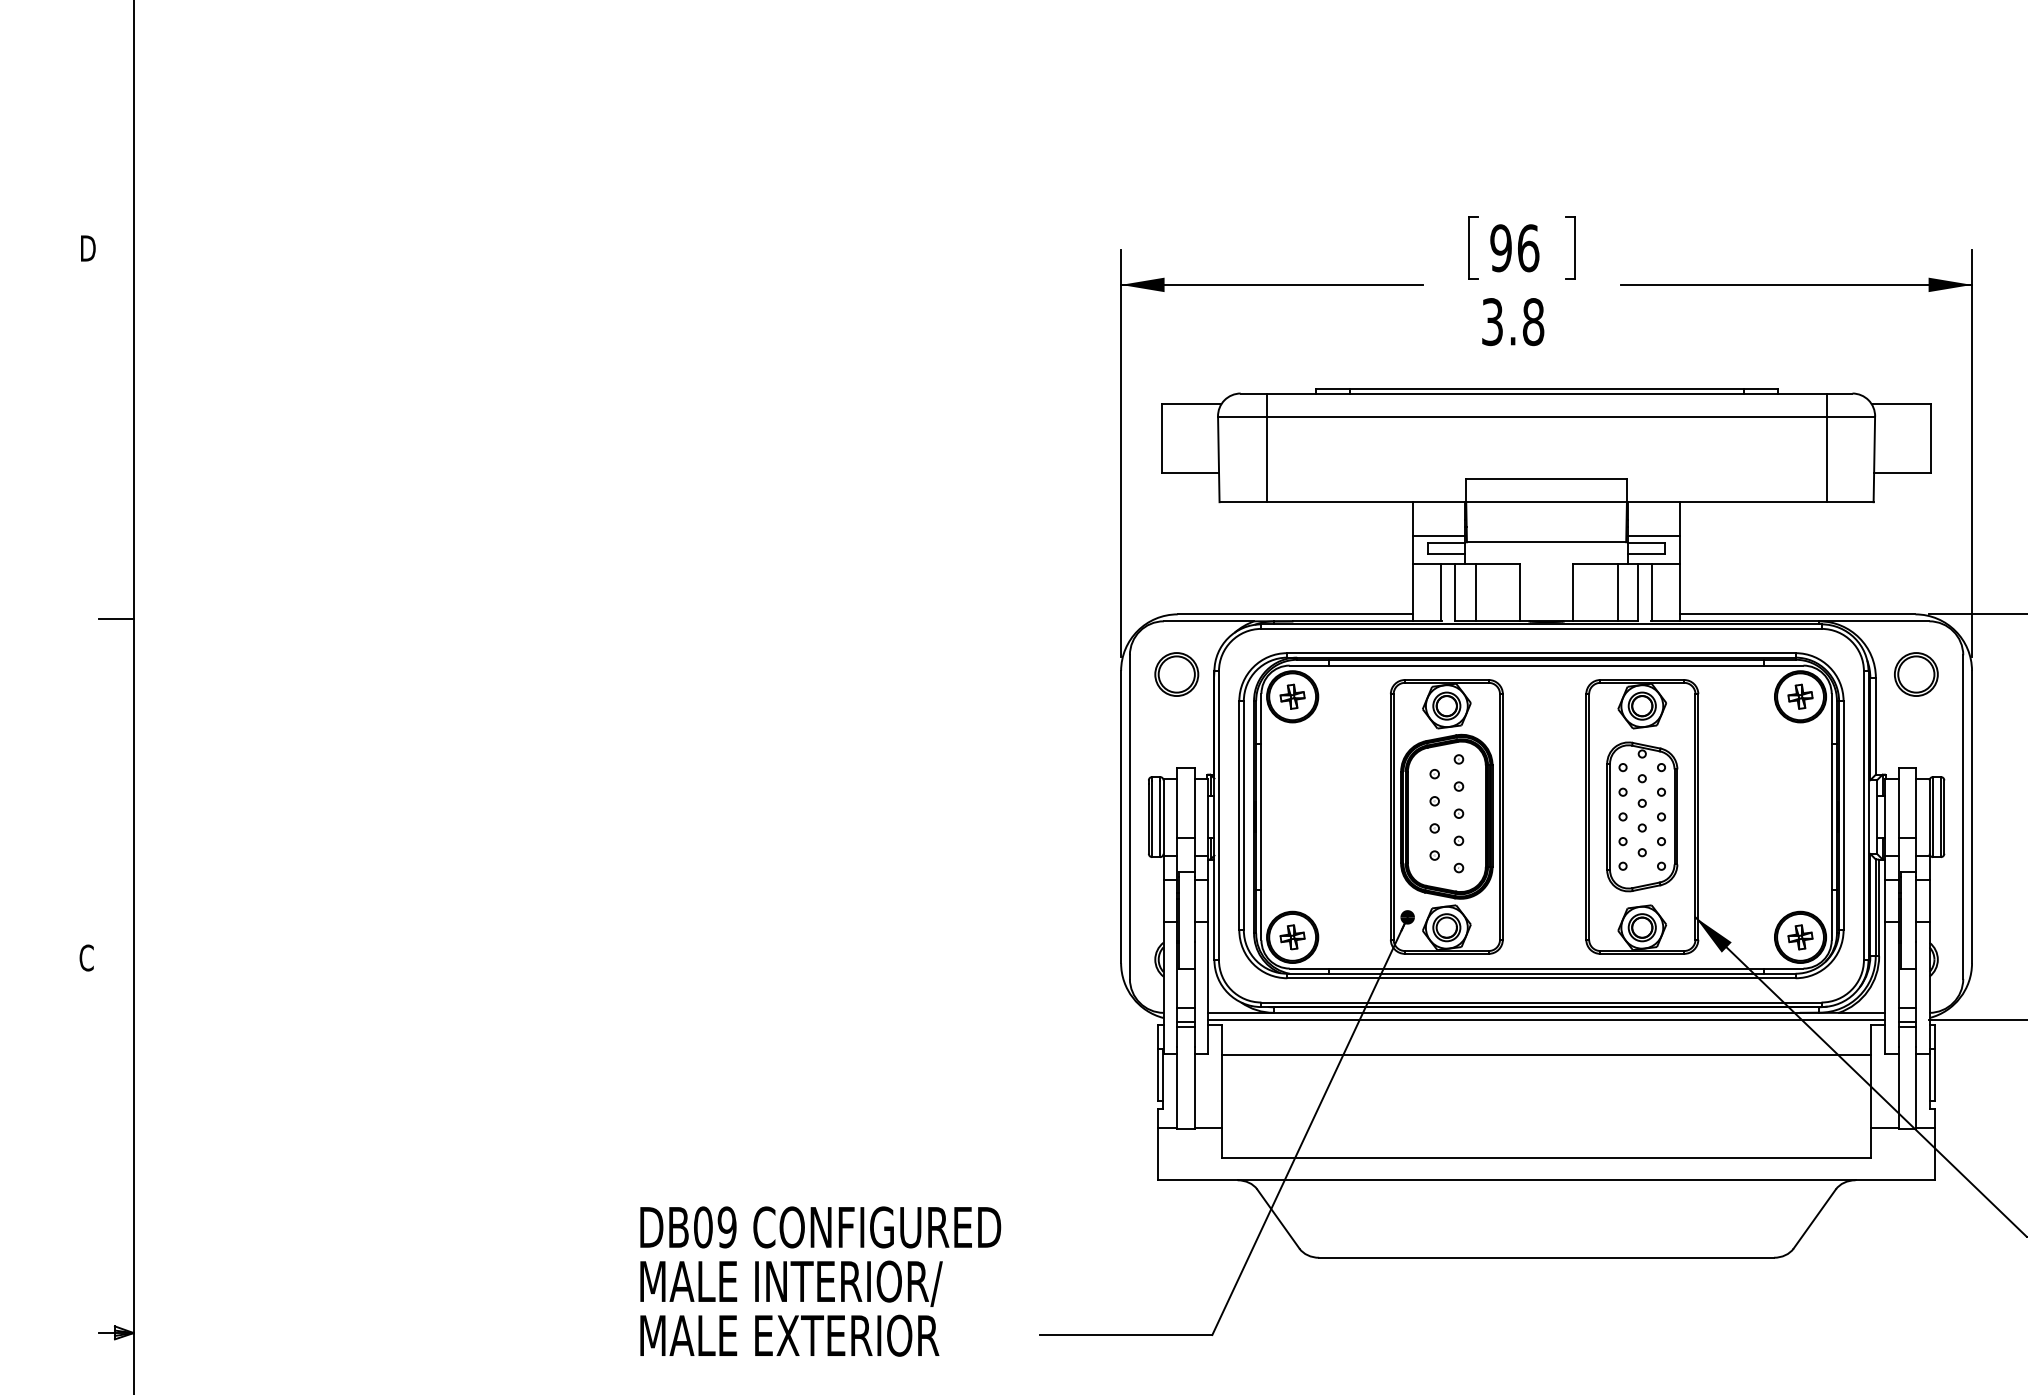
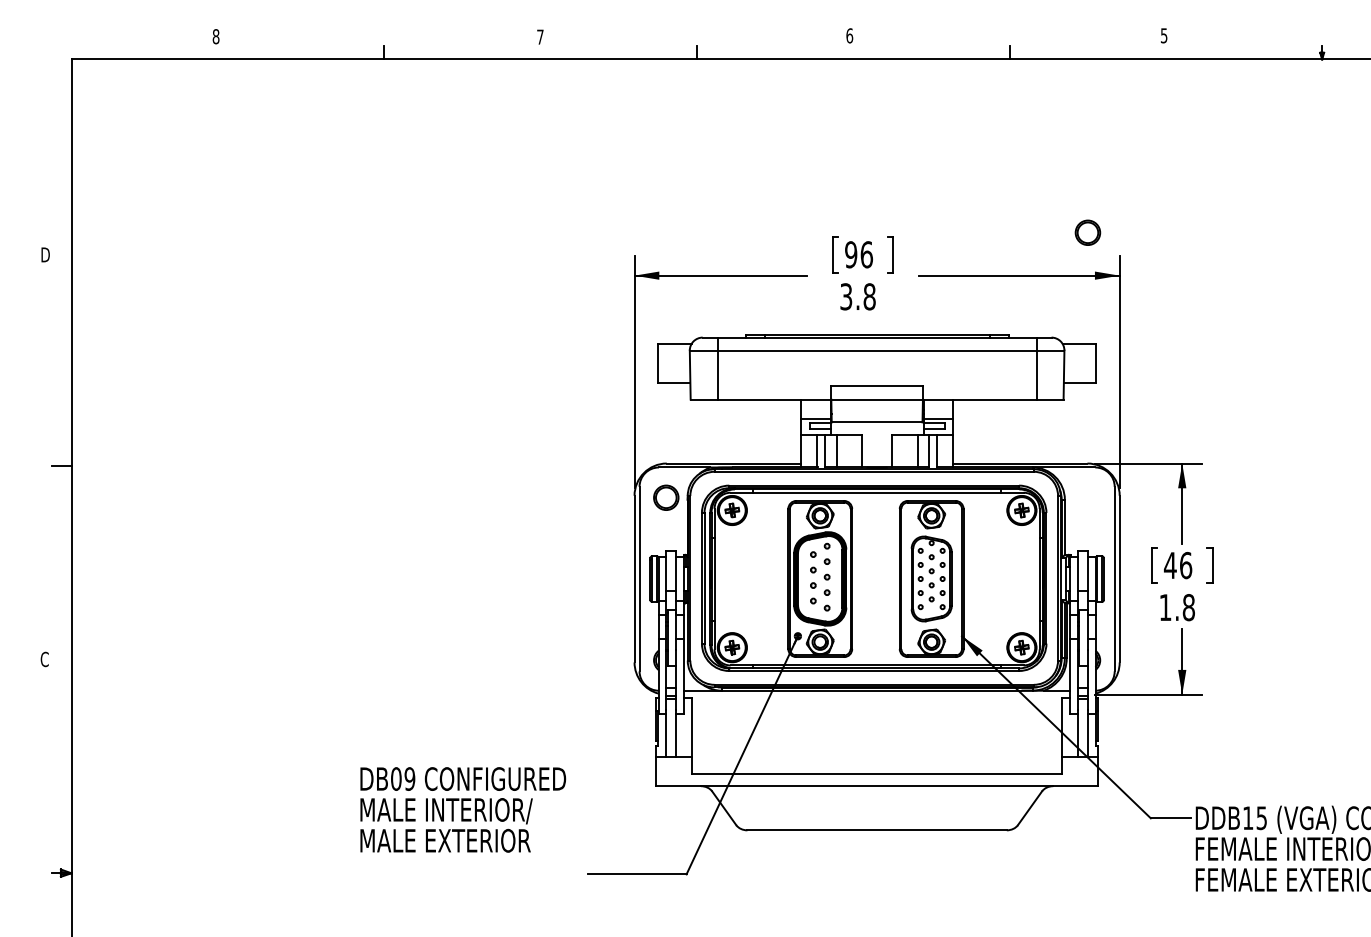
part: (1915, 673) -> (1087, 232), moved
line: (1547, 1019) -> (877, 694), removed
line: (1545, 1054) -> (876, 714), removed
text: (821, 1280) -> (463, 809), moved

